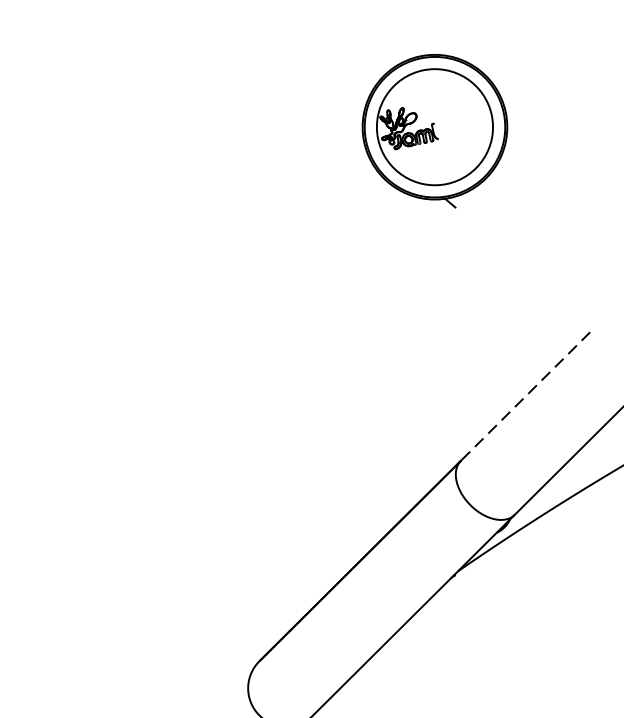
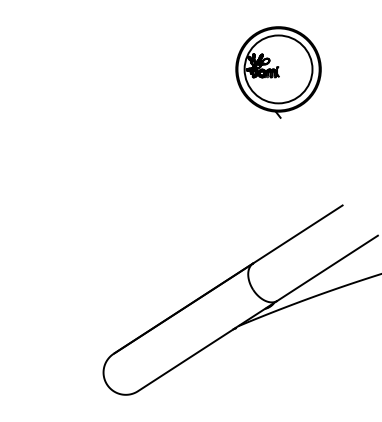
line: (524, 396) -> (297, 234), dashed -> solid

